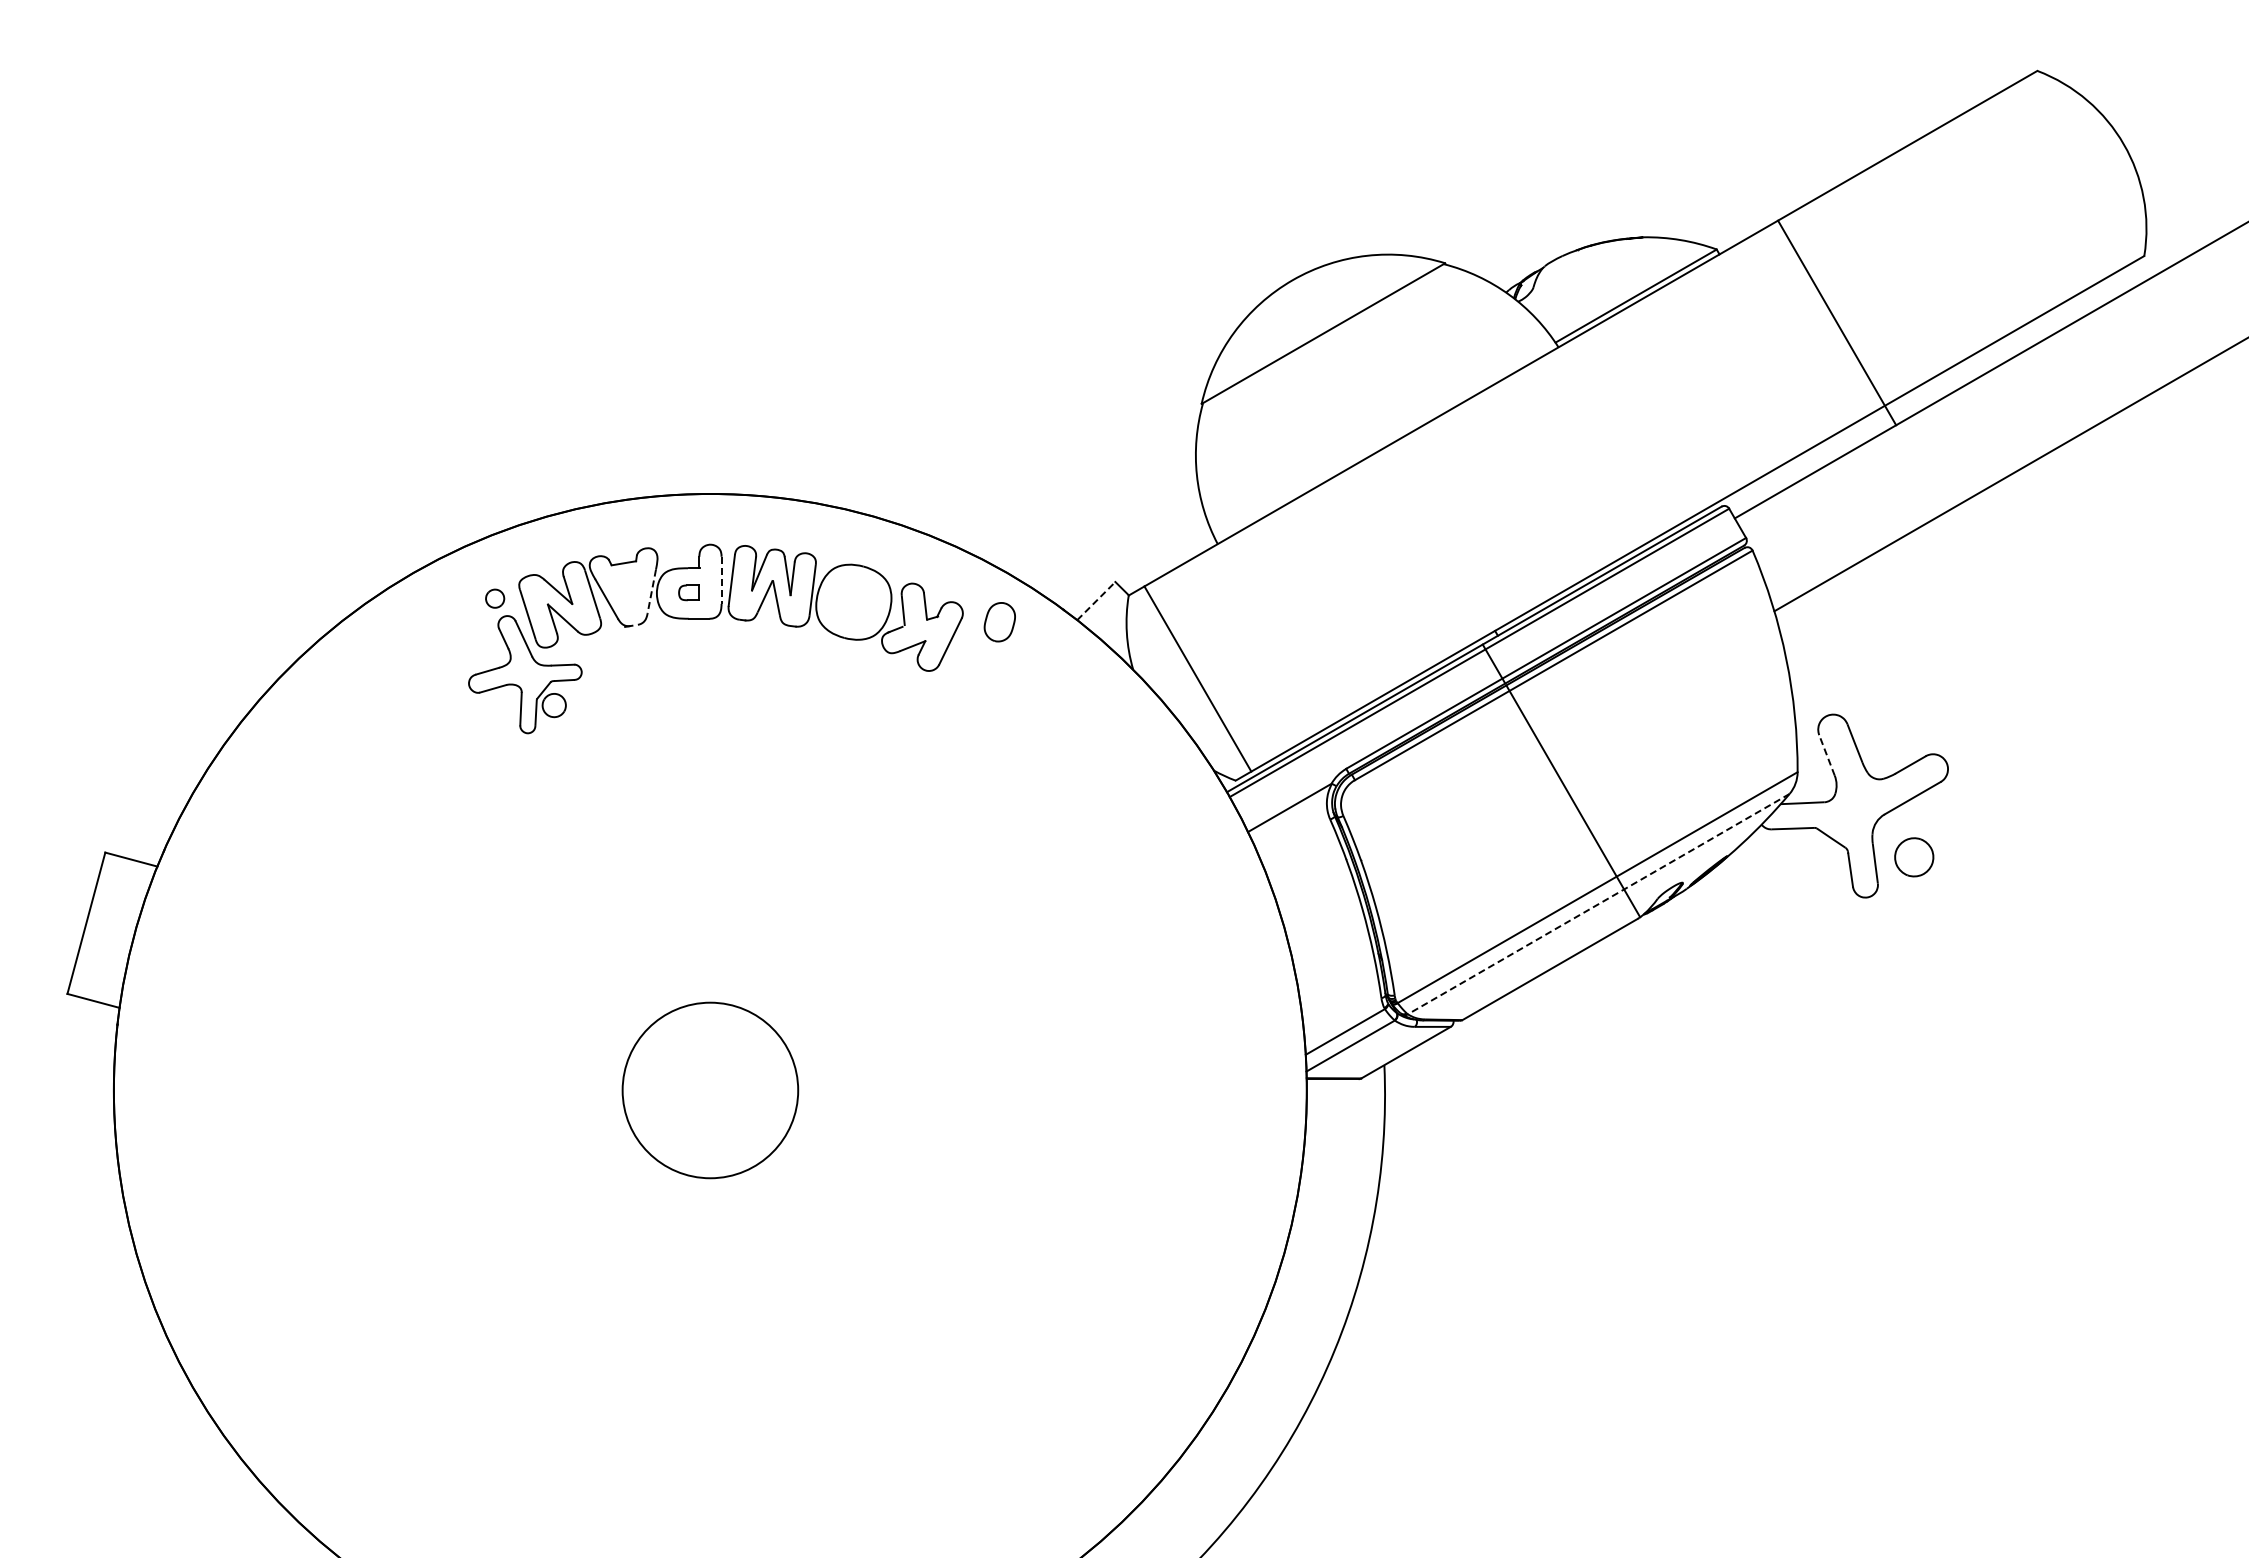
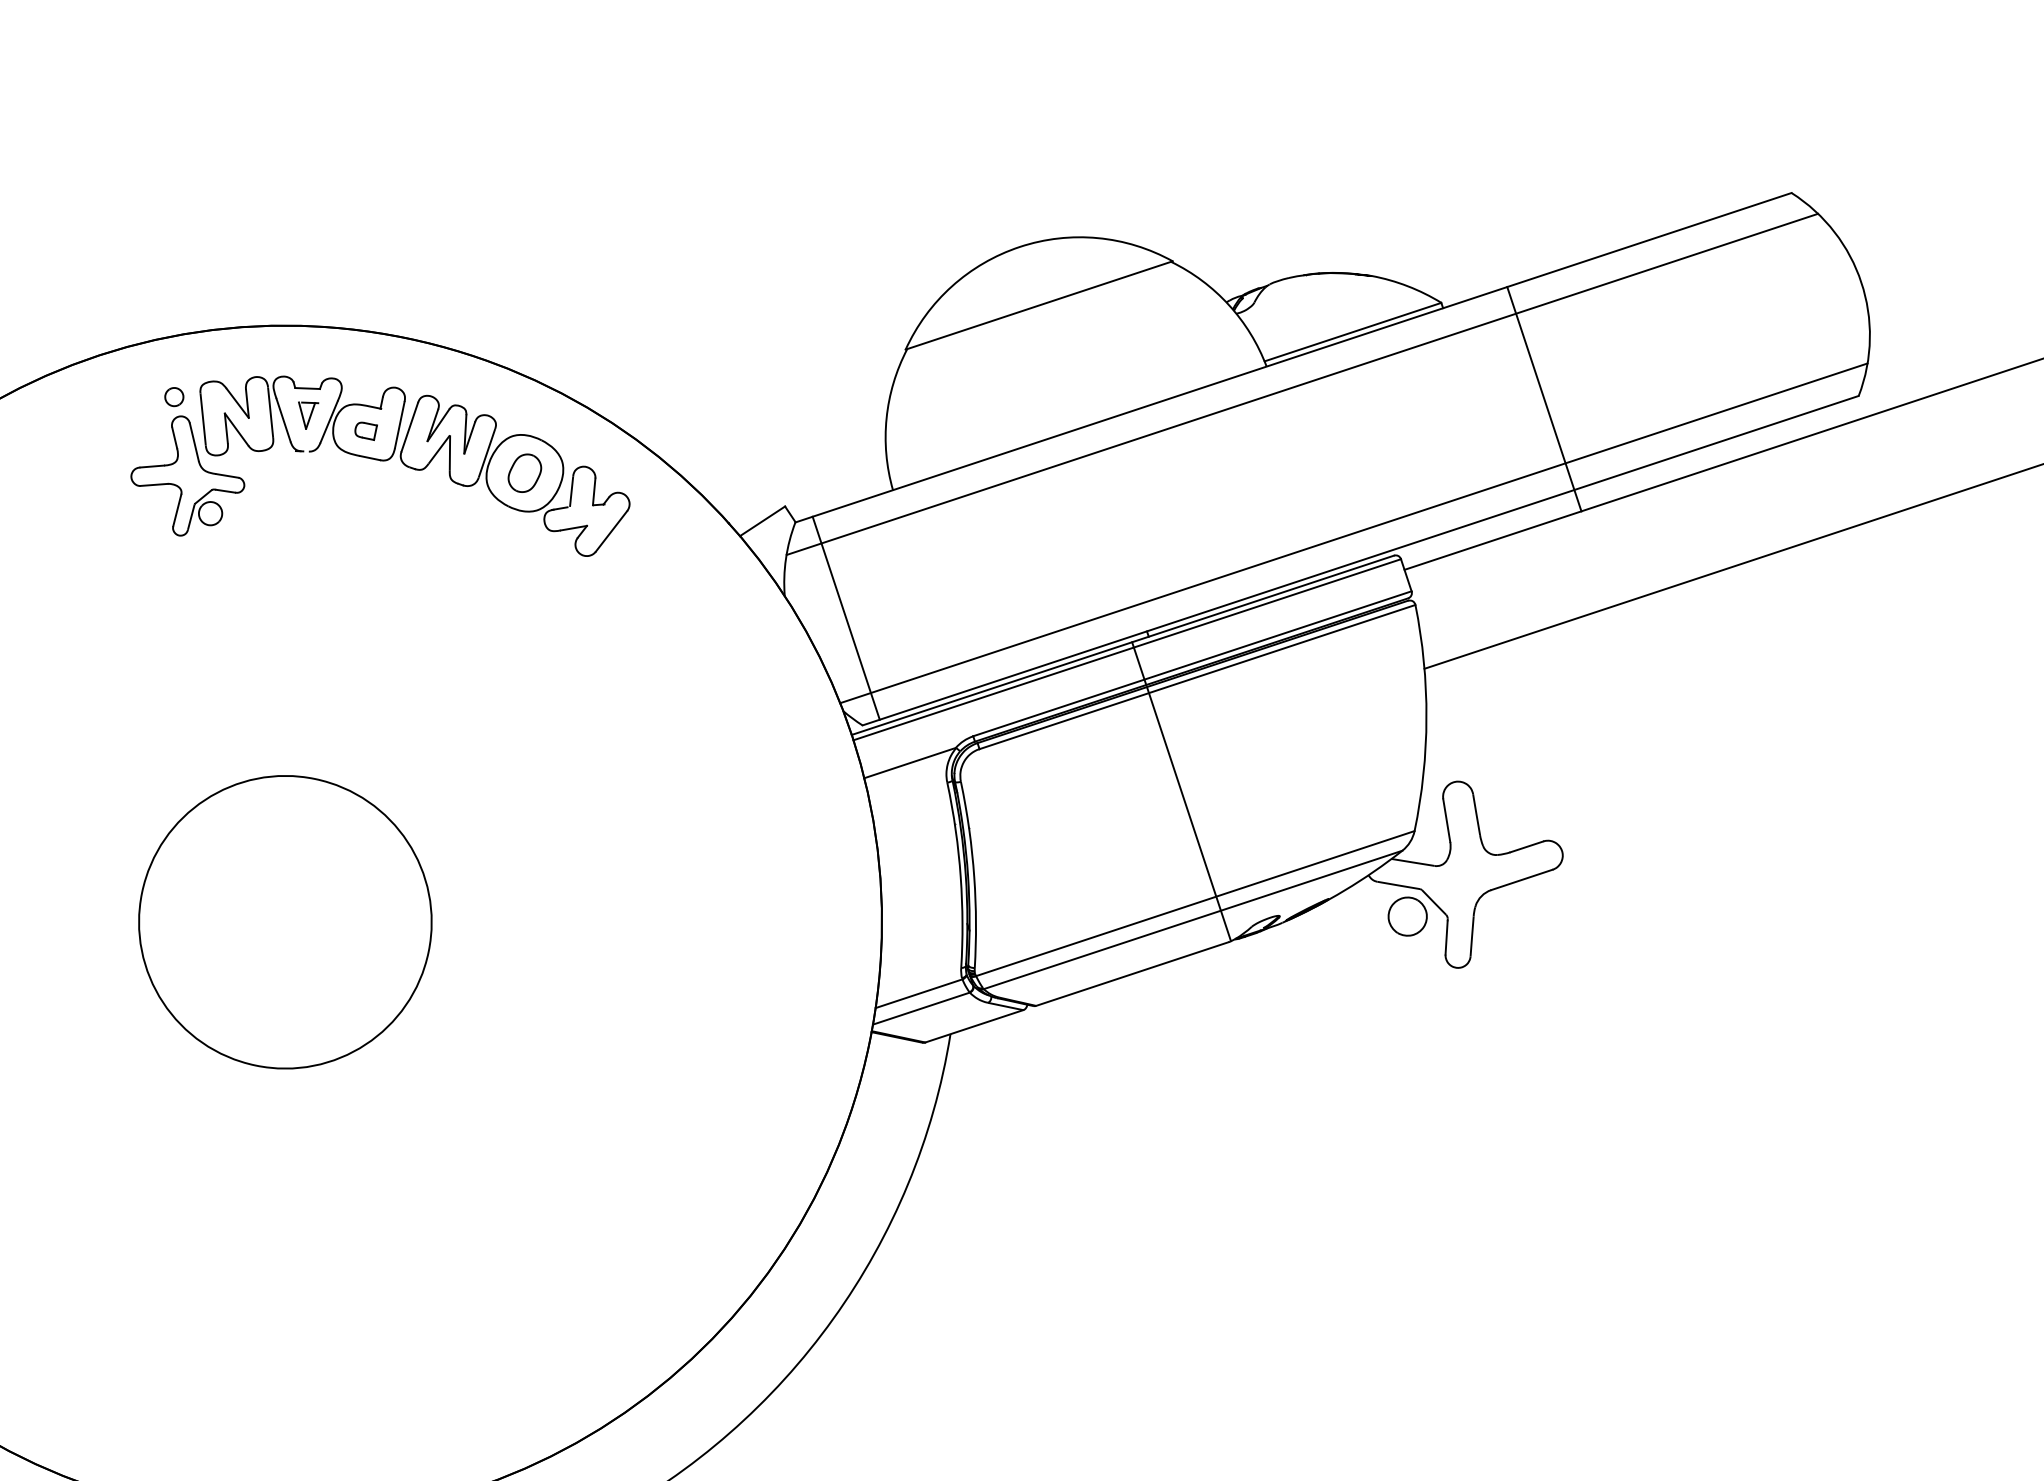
line: (1596, 357) -> (1301, 384), added
line: (1677, 492) -> (1353, 532), added
line: (721, 580) -> (399, 425), dashed -> solid
part: (627, 589) -> (305, 414), added
line: (651, 591) -> (328, 421), dashed -> solid
line: (1096, 601) -> (762, 521), dashed -> solid
part: (999, 622) -> (524, 473), moved
line: (1827, 755) -> (1447, 820), dashed -> solid
part: (1914, 857) -> (1407, 916), moved
line: (1598, 904) -> (1192, 920), dashed -> solid
circle: (710, 1090) -> (285, 922), size x1.67

